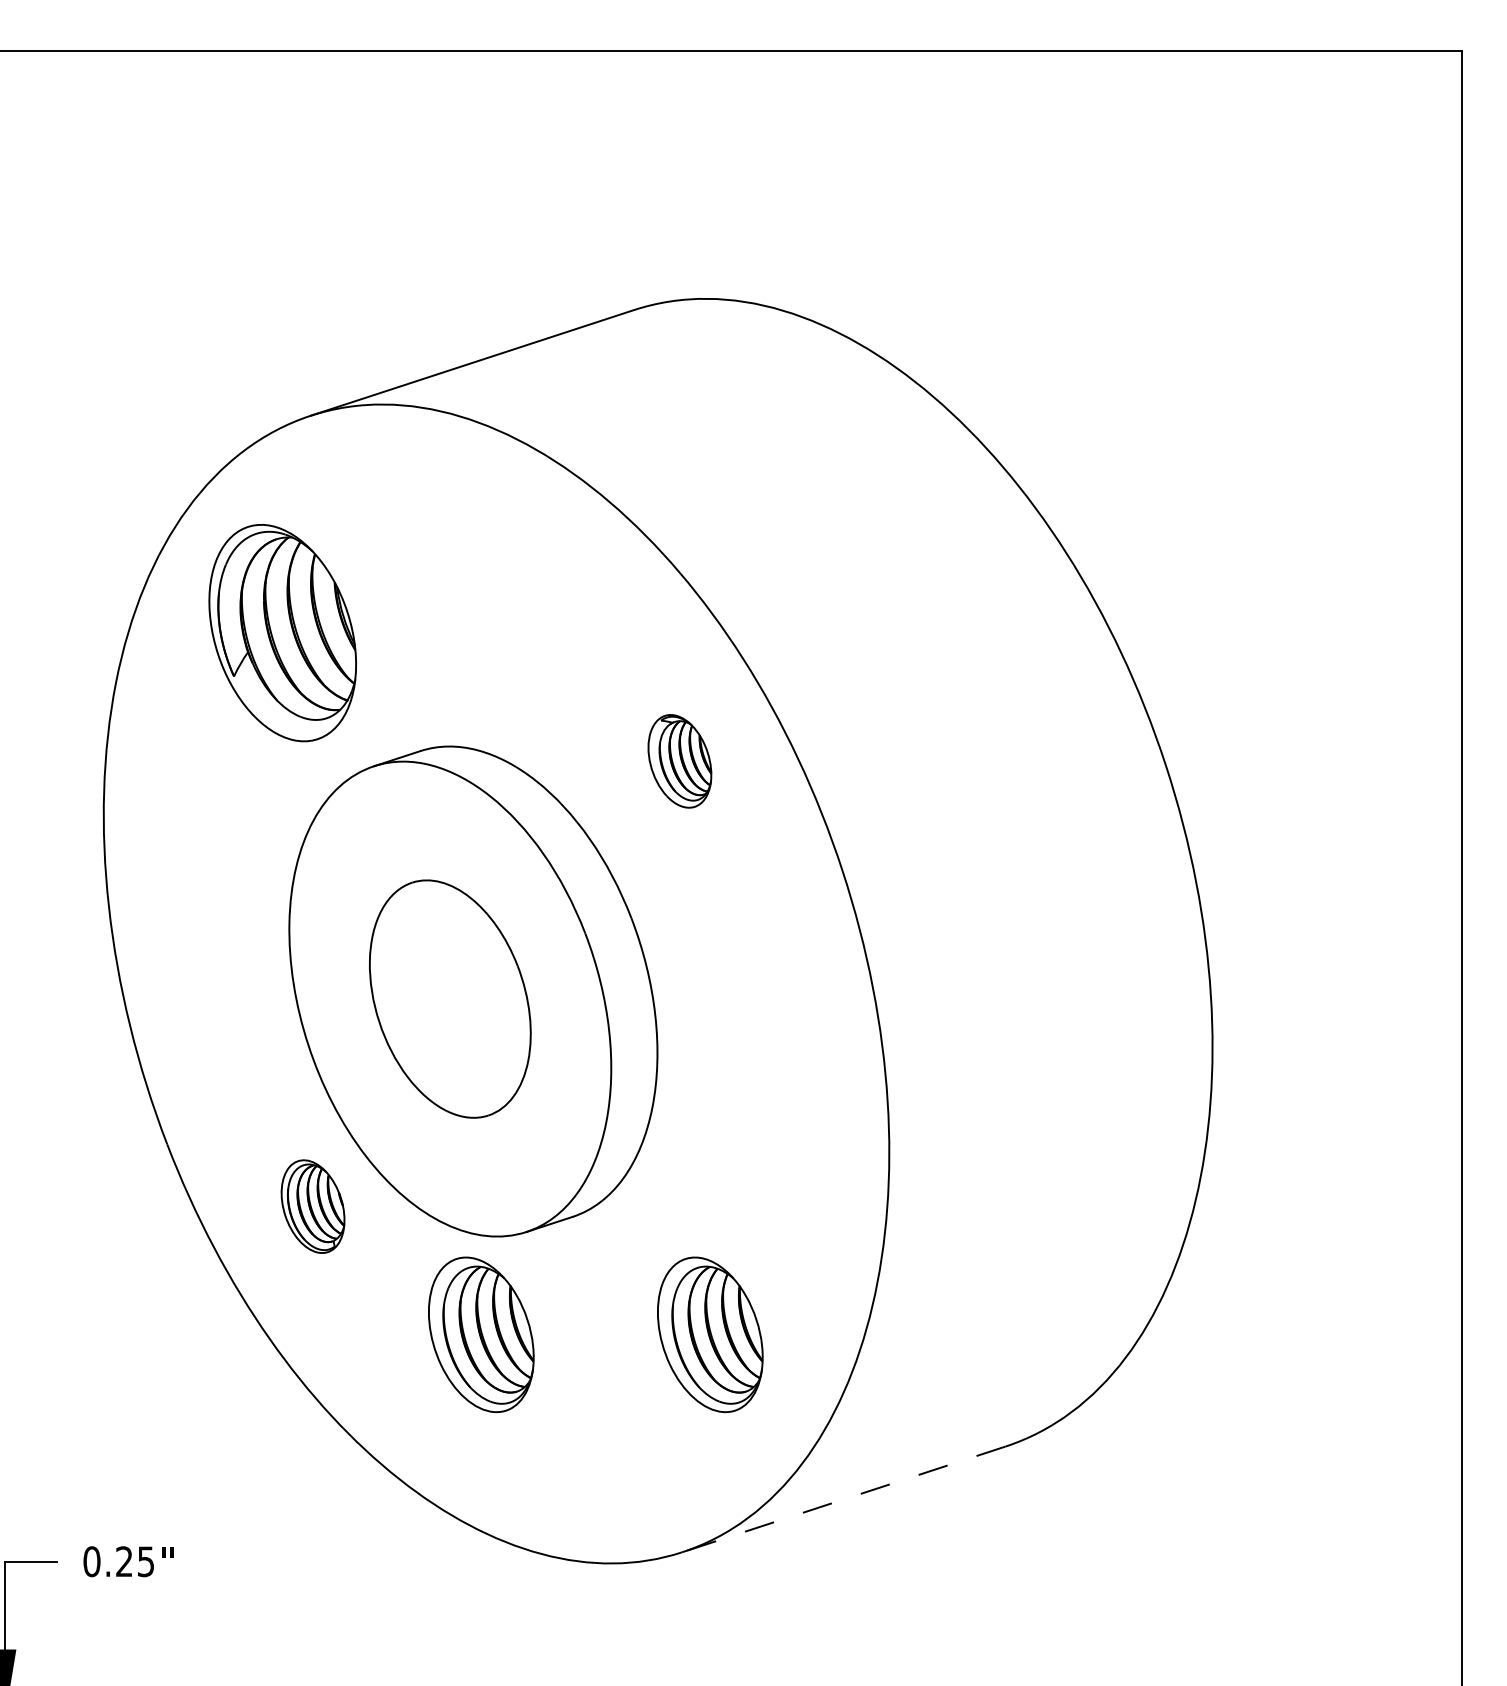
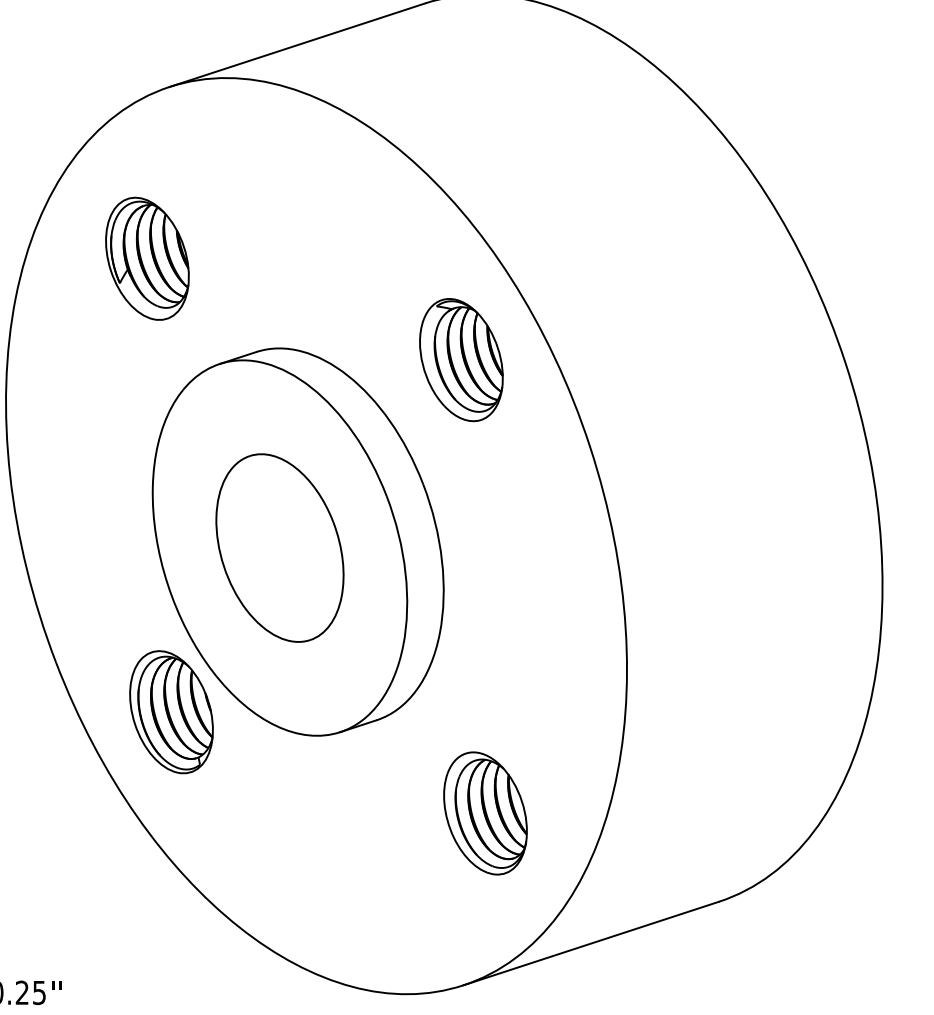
part: (282, 633) -> (147, 259), size x0.71
part: (679, 761) -> (461, 360), size x1.67
part: (312, 1206) -> (171, 712), size x1.67
part: (481, 1334) -> (304, 813), removed
line: (843, 1499) -> (590, 943), dashed -> solid

